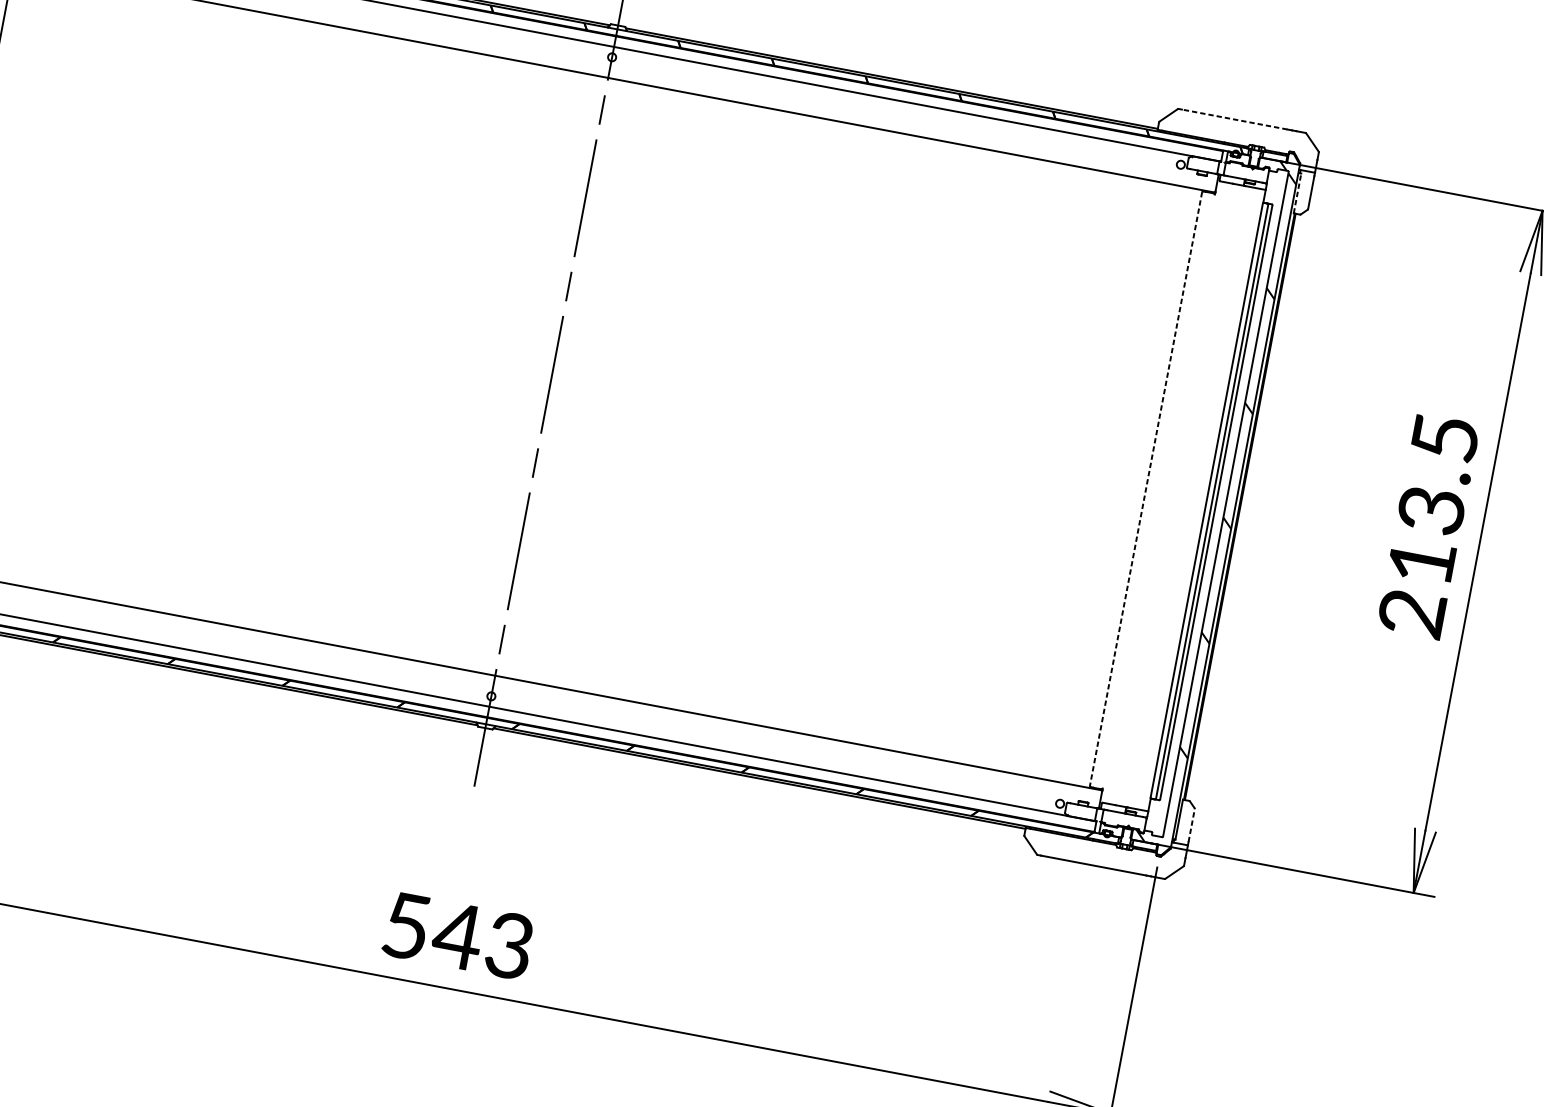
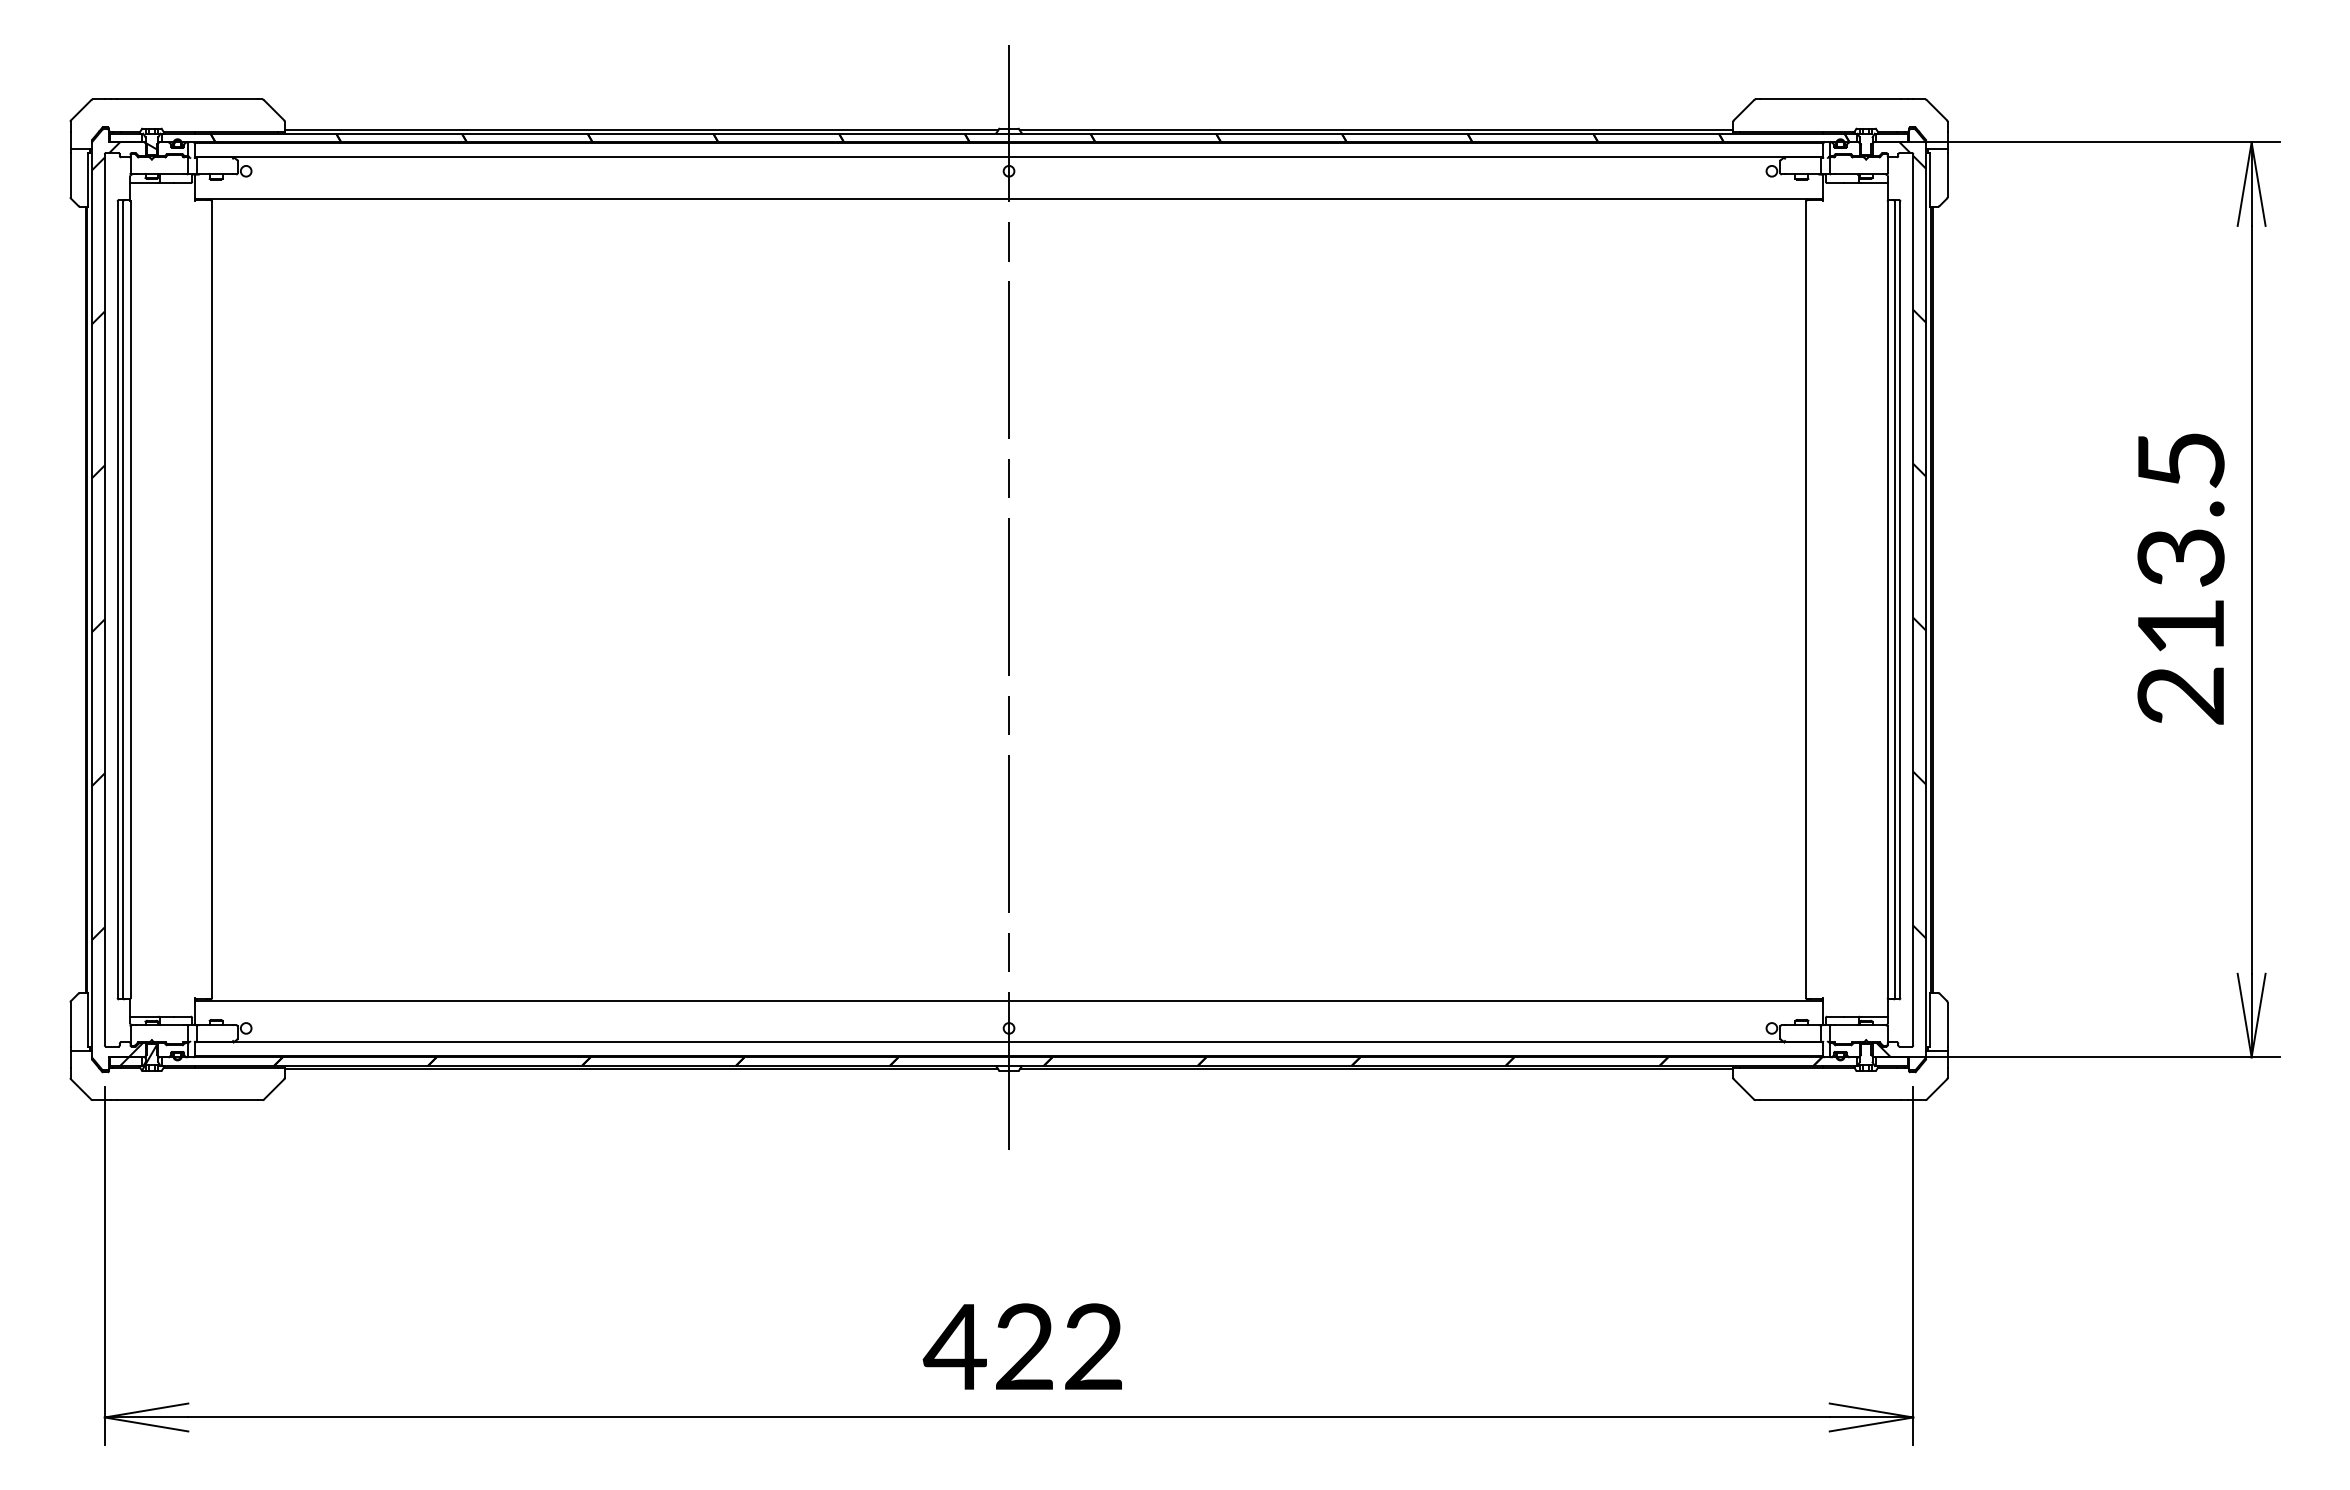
line: (1234, 119) -> (1830, 99), dashed -> solid
line: (1297, 193) -> (1930, 179), dashed -> solid
line: (1146, 489) -> (1806, 600), dashed -> solid
line: (1191, 825) -> (1947, 1024), dashed -> solid
text: (455, 935) -> (1021, 1346), 543 -> 422

